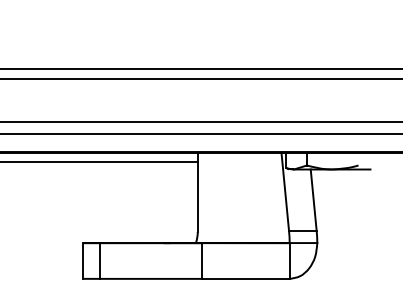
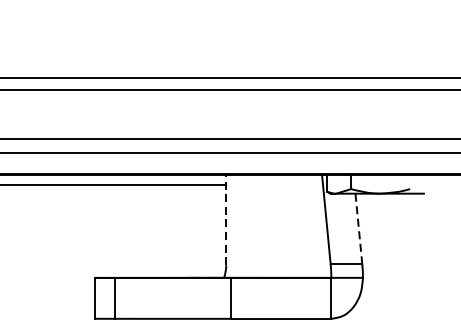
line: (197, 192) -> (225, 219), solid -> dashed
line: (313, 200) -> (358, 229), solid -> dashed

